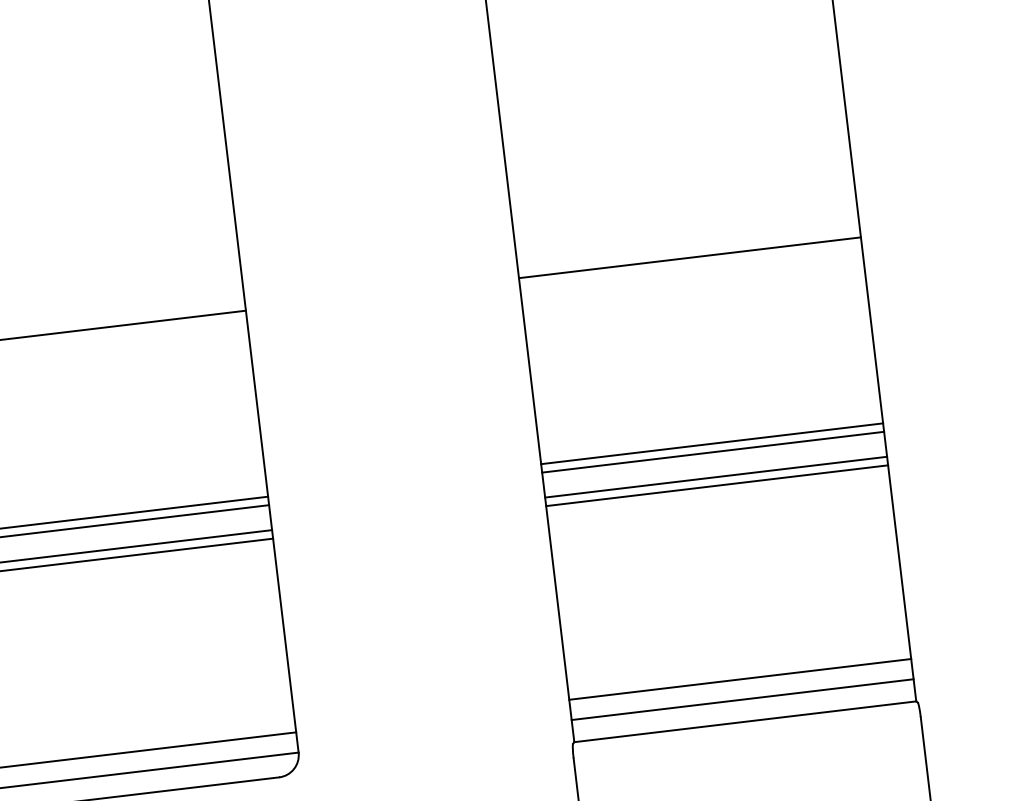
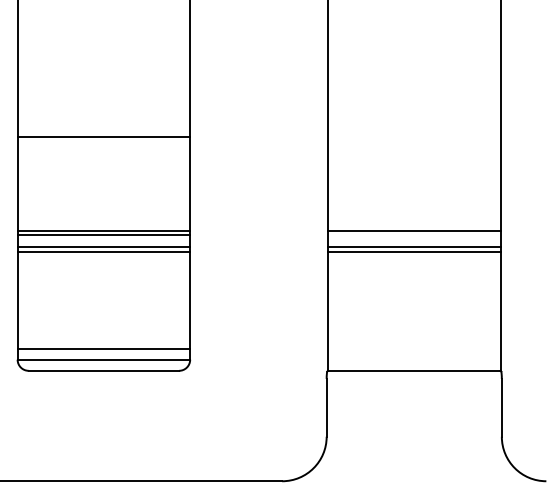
line: (688, 257) -> (413, 136), removed
line: (711, 451) -> (413, 234), removed
line: (738, 679) -> (413, 349), removed
line: (741, 699) -> (413, 359), removed

